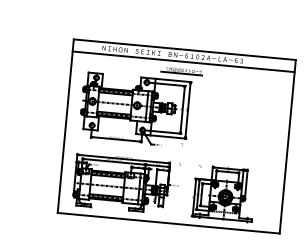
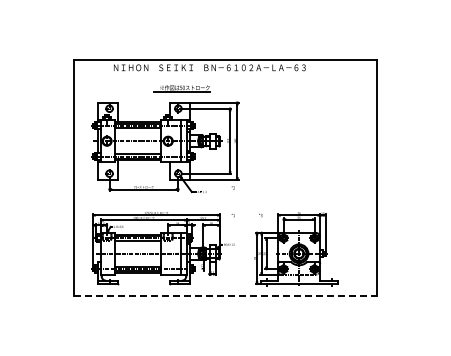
line: (183, 62) -> (225, 76), removed
part: (181, 70) -> (181, 88), moved
line: (168, 223) -> (225, 296), solid -> dashed

